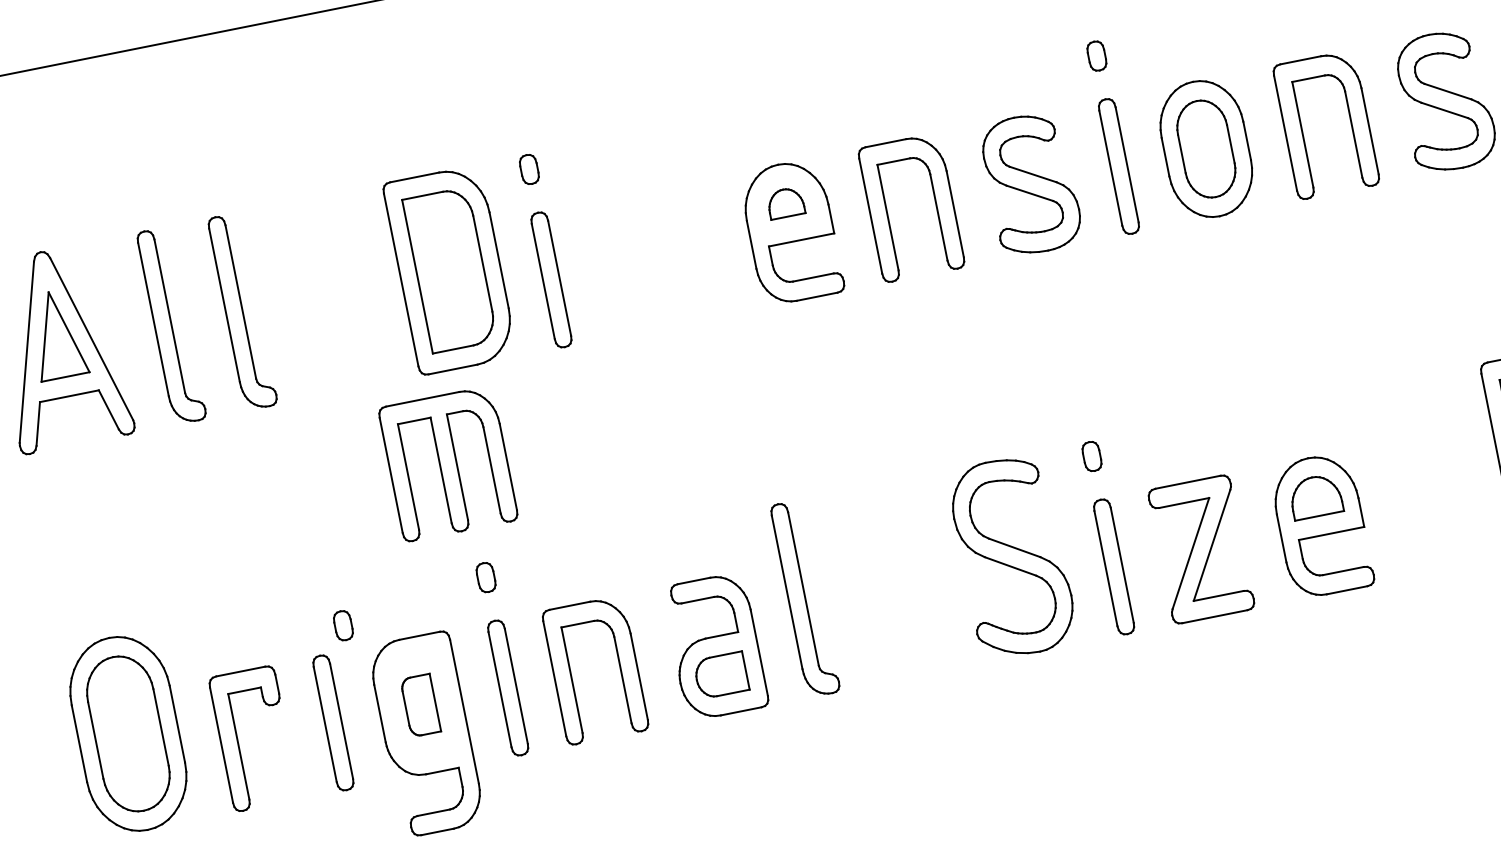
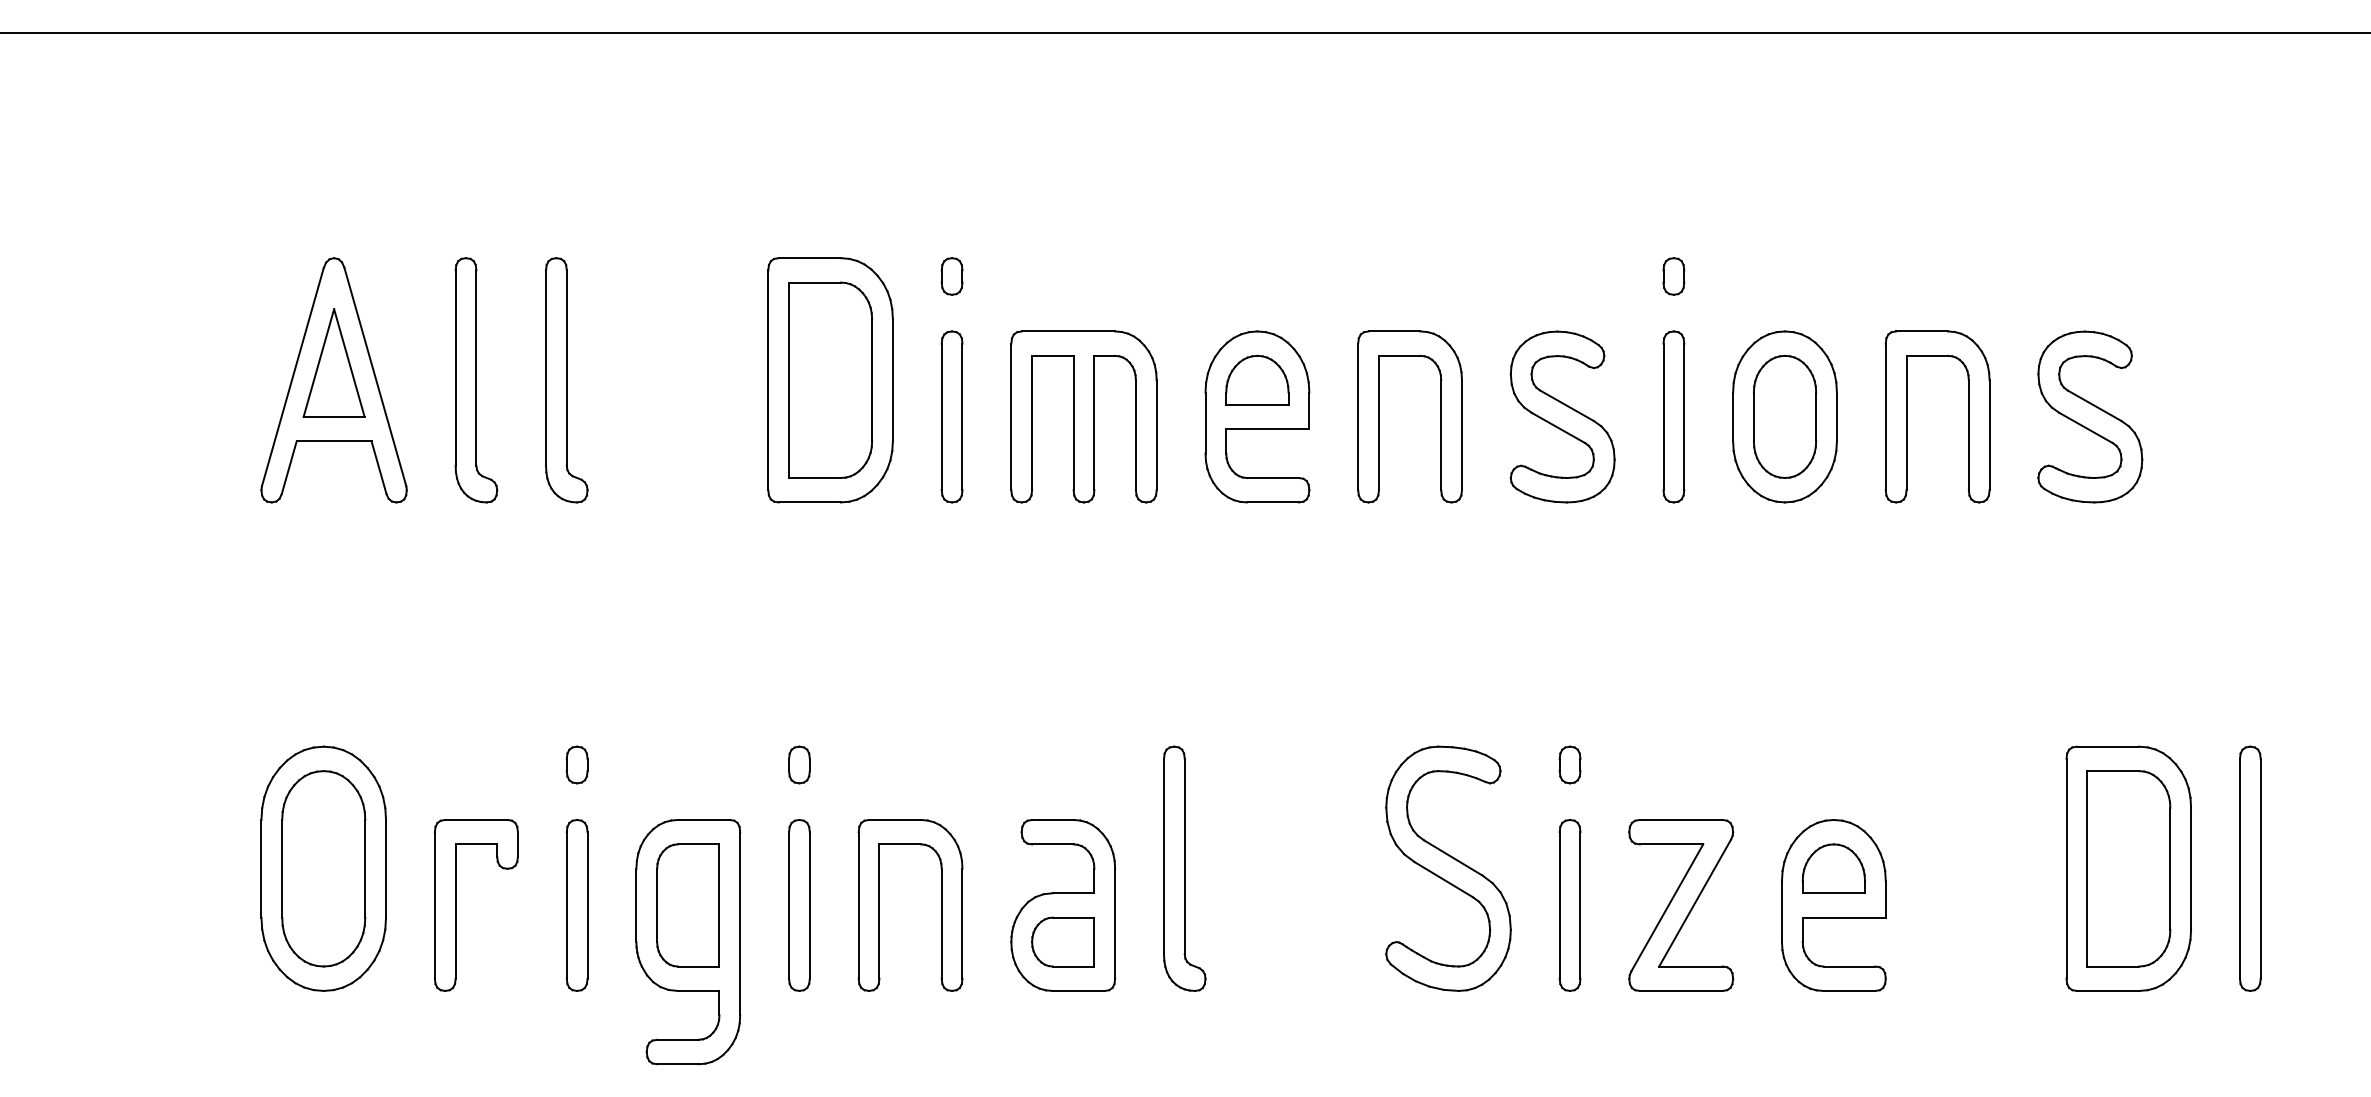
part: (785, 202) -> (1257, 379), size x1.43
part: (447, 463) -> (1083, 416), moved
part: (342, 625) -> (576, 764), moved
part: (420, 705) -> (687, 905), size x1.67

